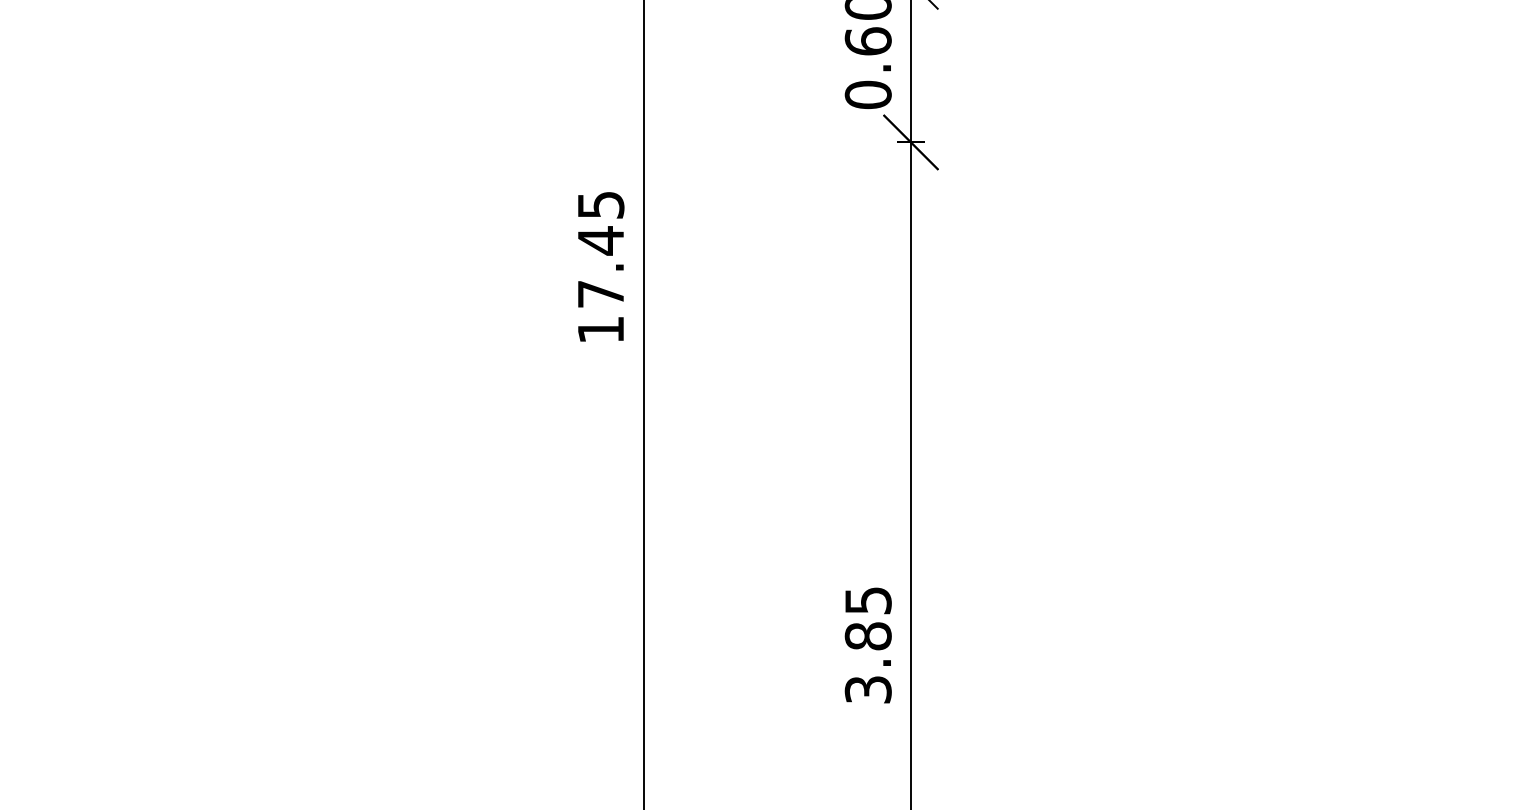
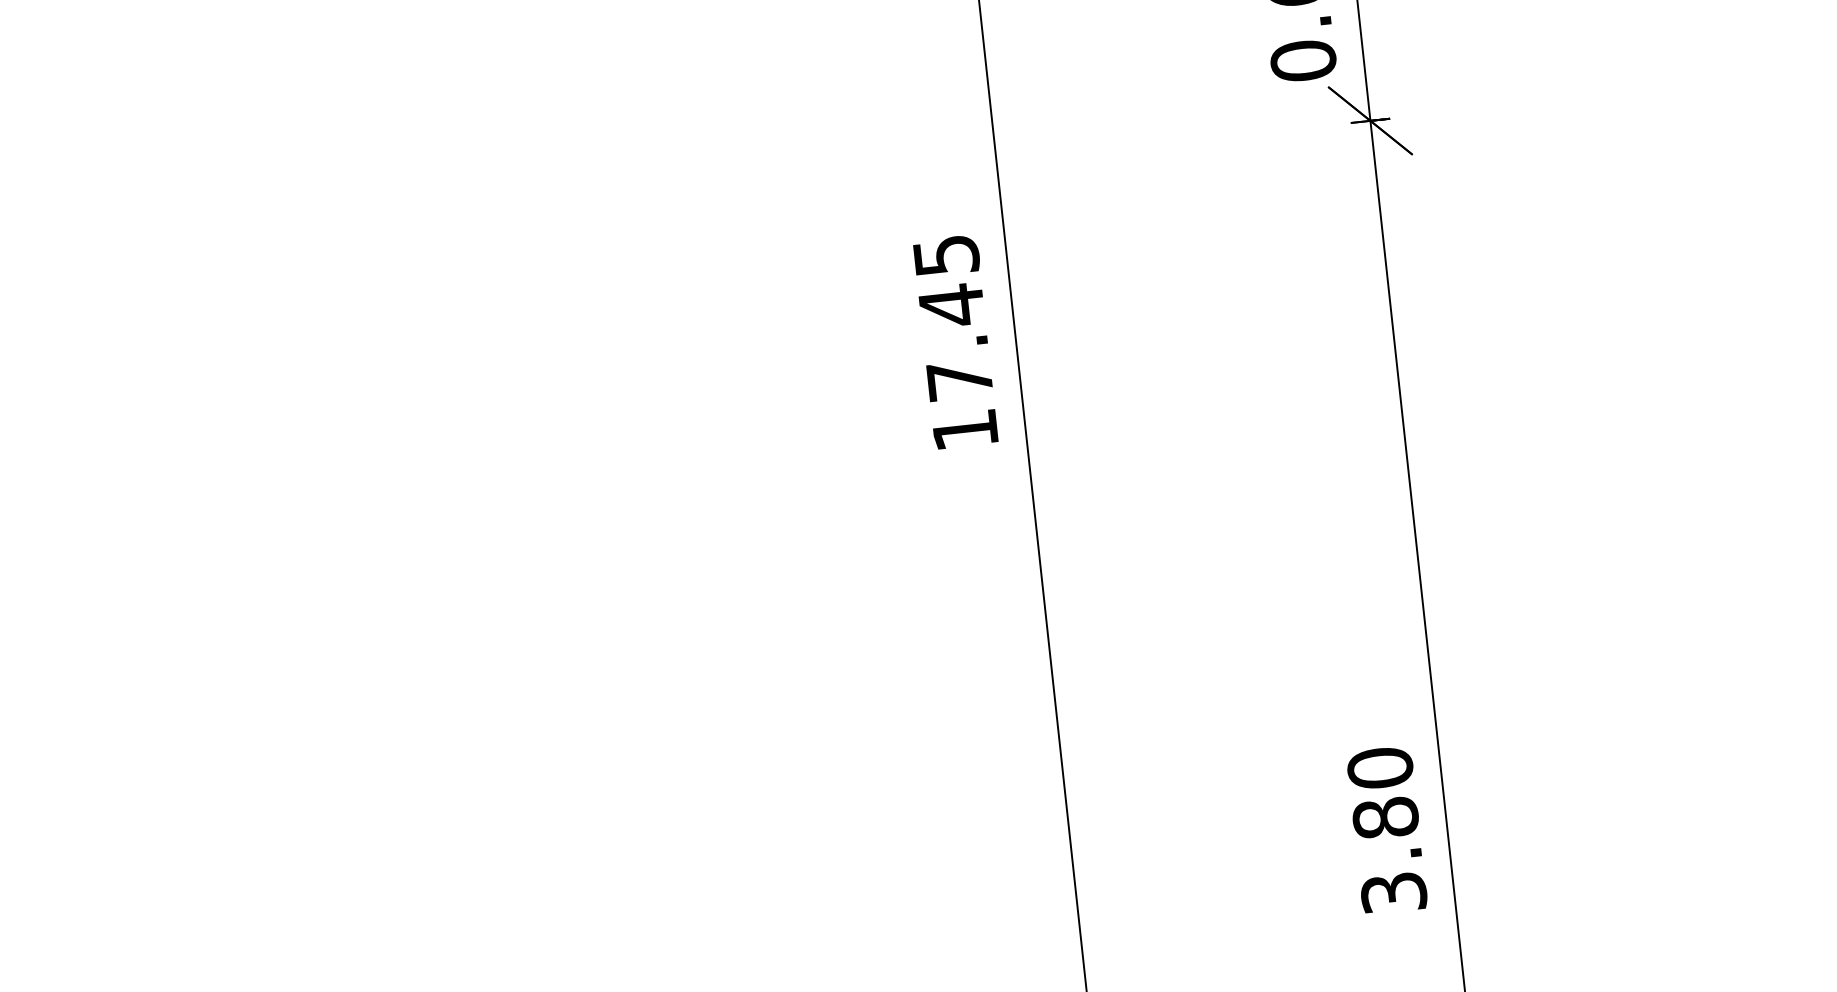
text: (867, 600) -> (1379, 768), 3.85 -> 3.80

